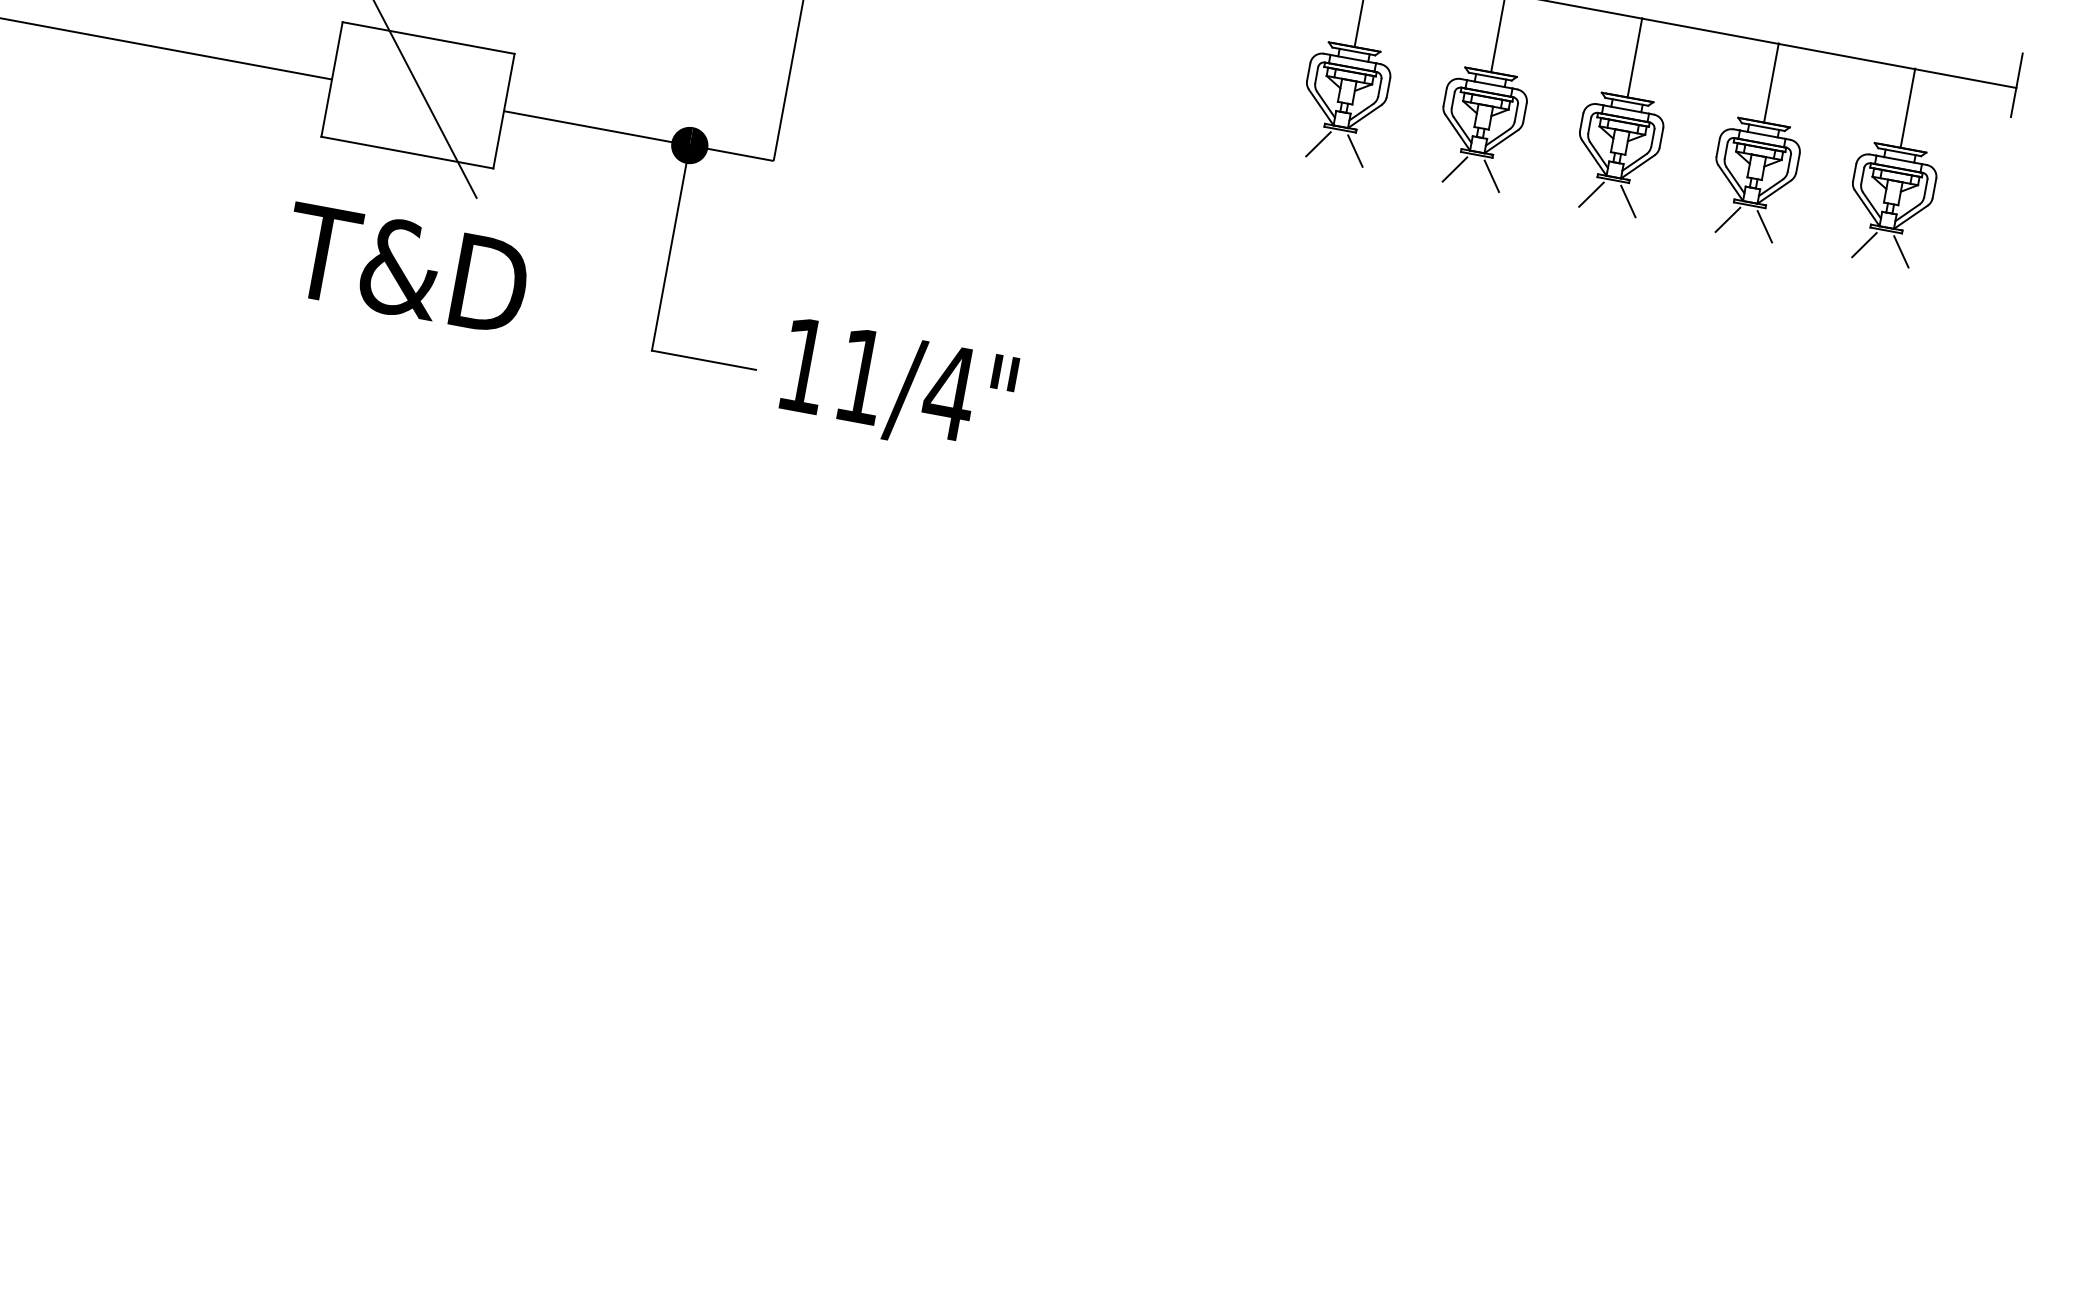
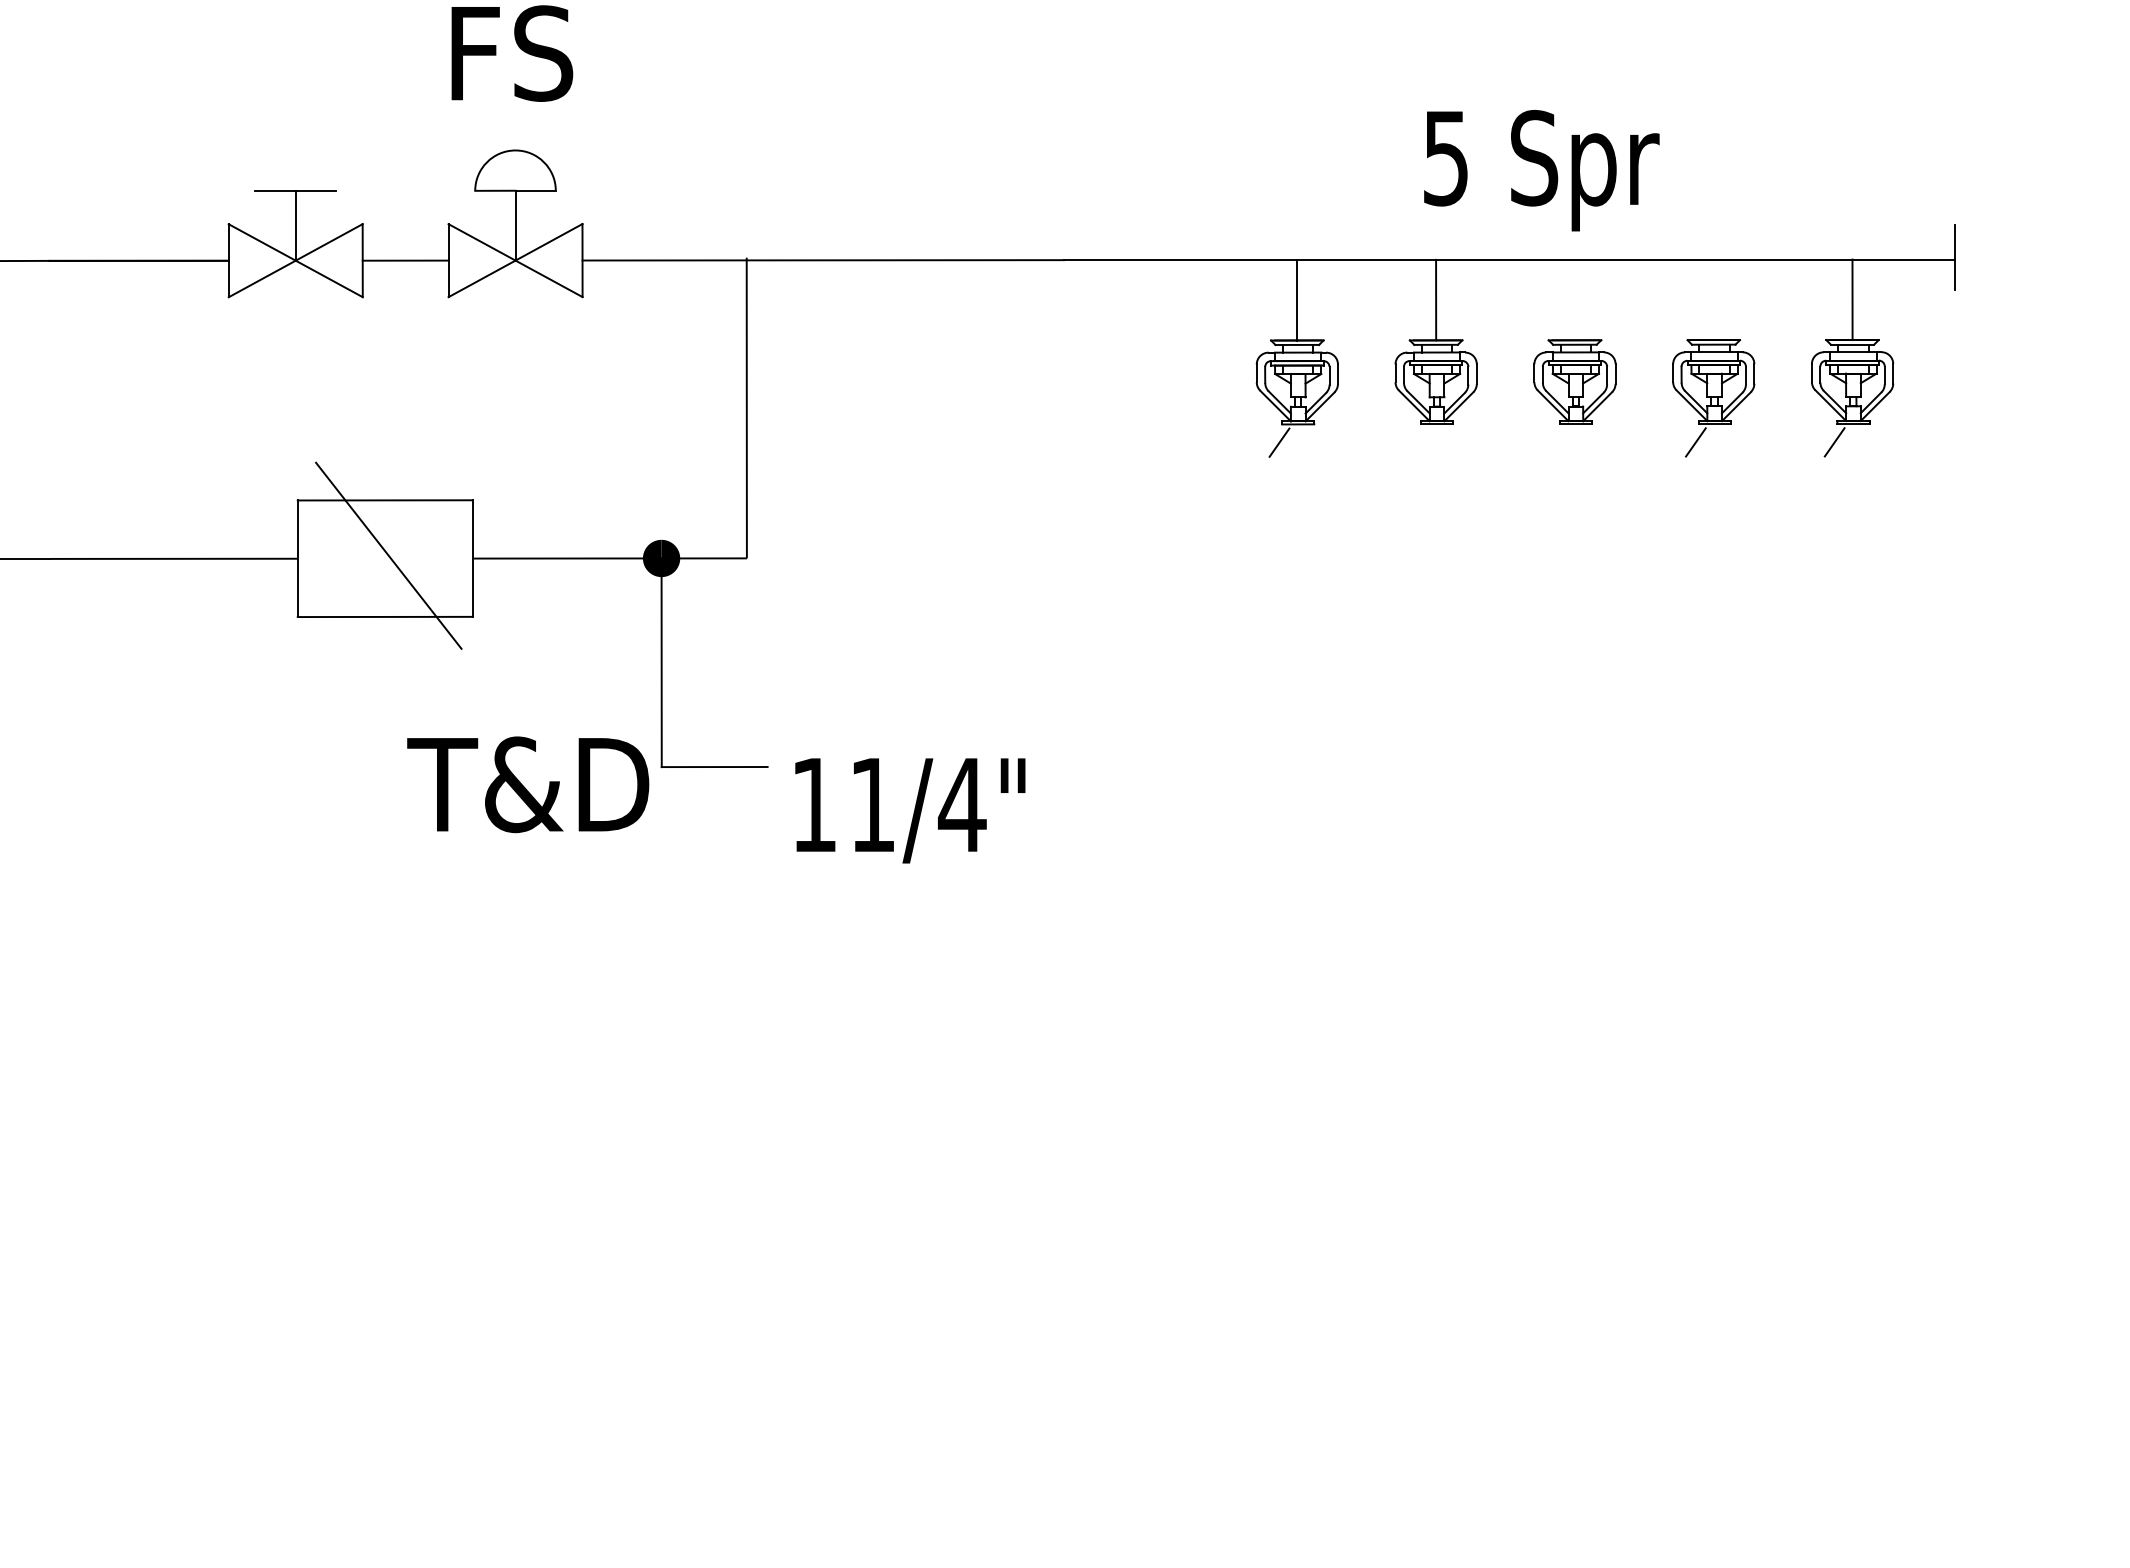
line: (1634, 57) -> (1574, 299), removed
line: (1771, 82) -> (1713, 299), removed
line: (1354, 150) -> (1316, 442), removed
line: (1455, 169) -> (1418, 442), removed
line: (1491, 176) -> (1455, 442), removed
line: (1591, 194) -> (1557, 442), removed
line: (1628, 201) -> (1594, 442), removed
line: (1764, 226) -> (1733, 442), removed
line: (1901, 252) -> (1872, 442), removed
text: (406, 268) -> (528, 784), moved
text: (897, 388) -> (910, 810), moved

